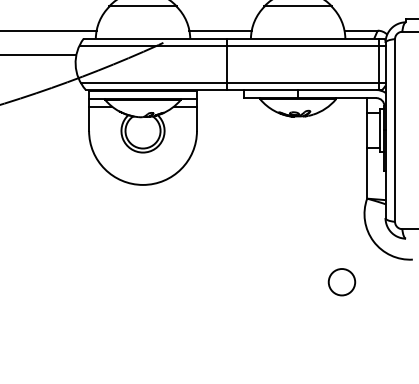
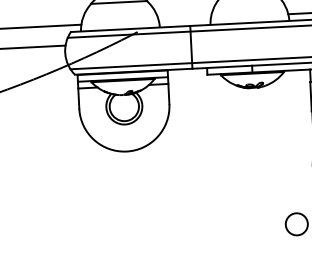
line: (220, 30) -> (184, 19), removed

